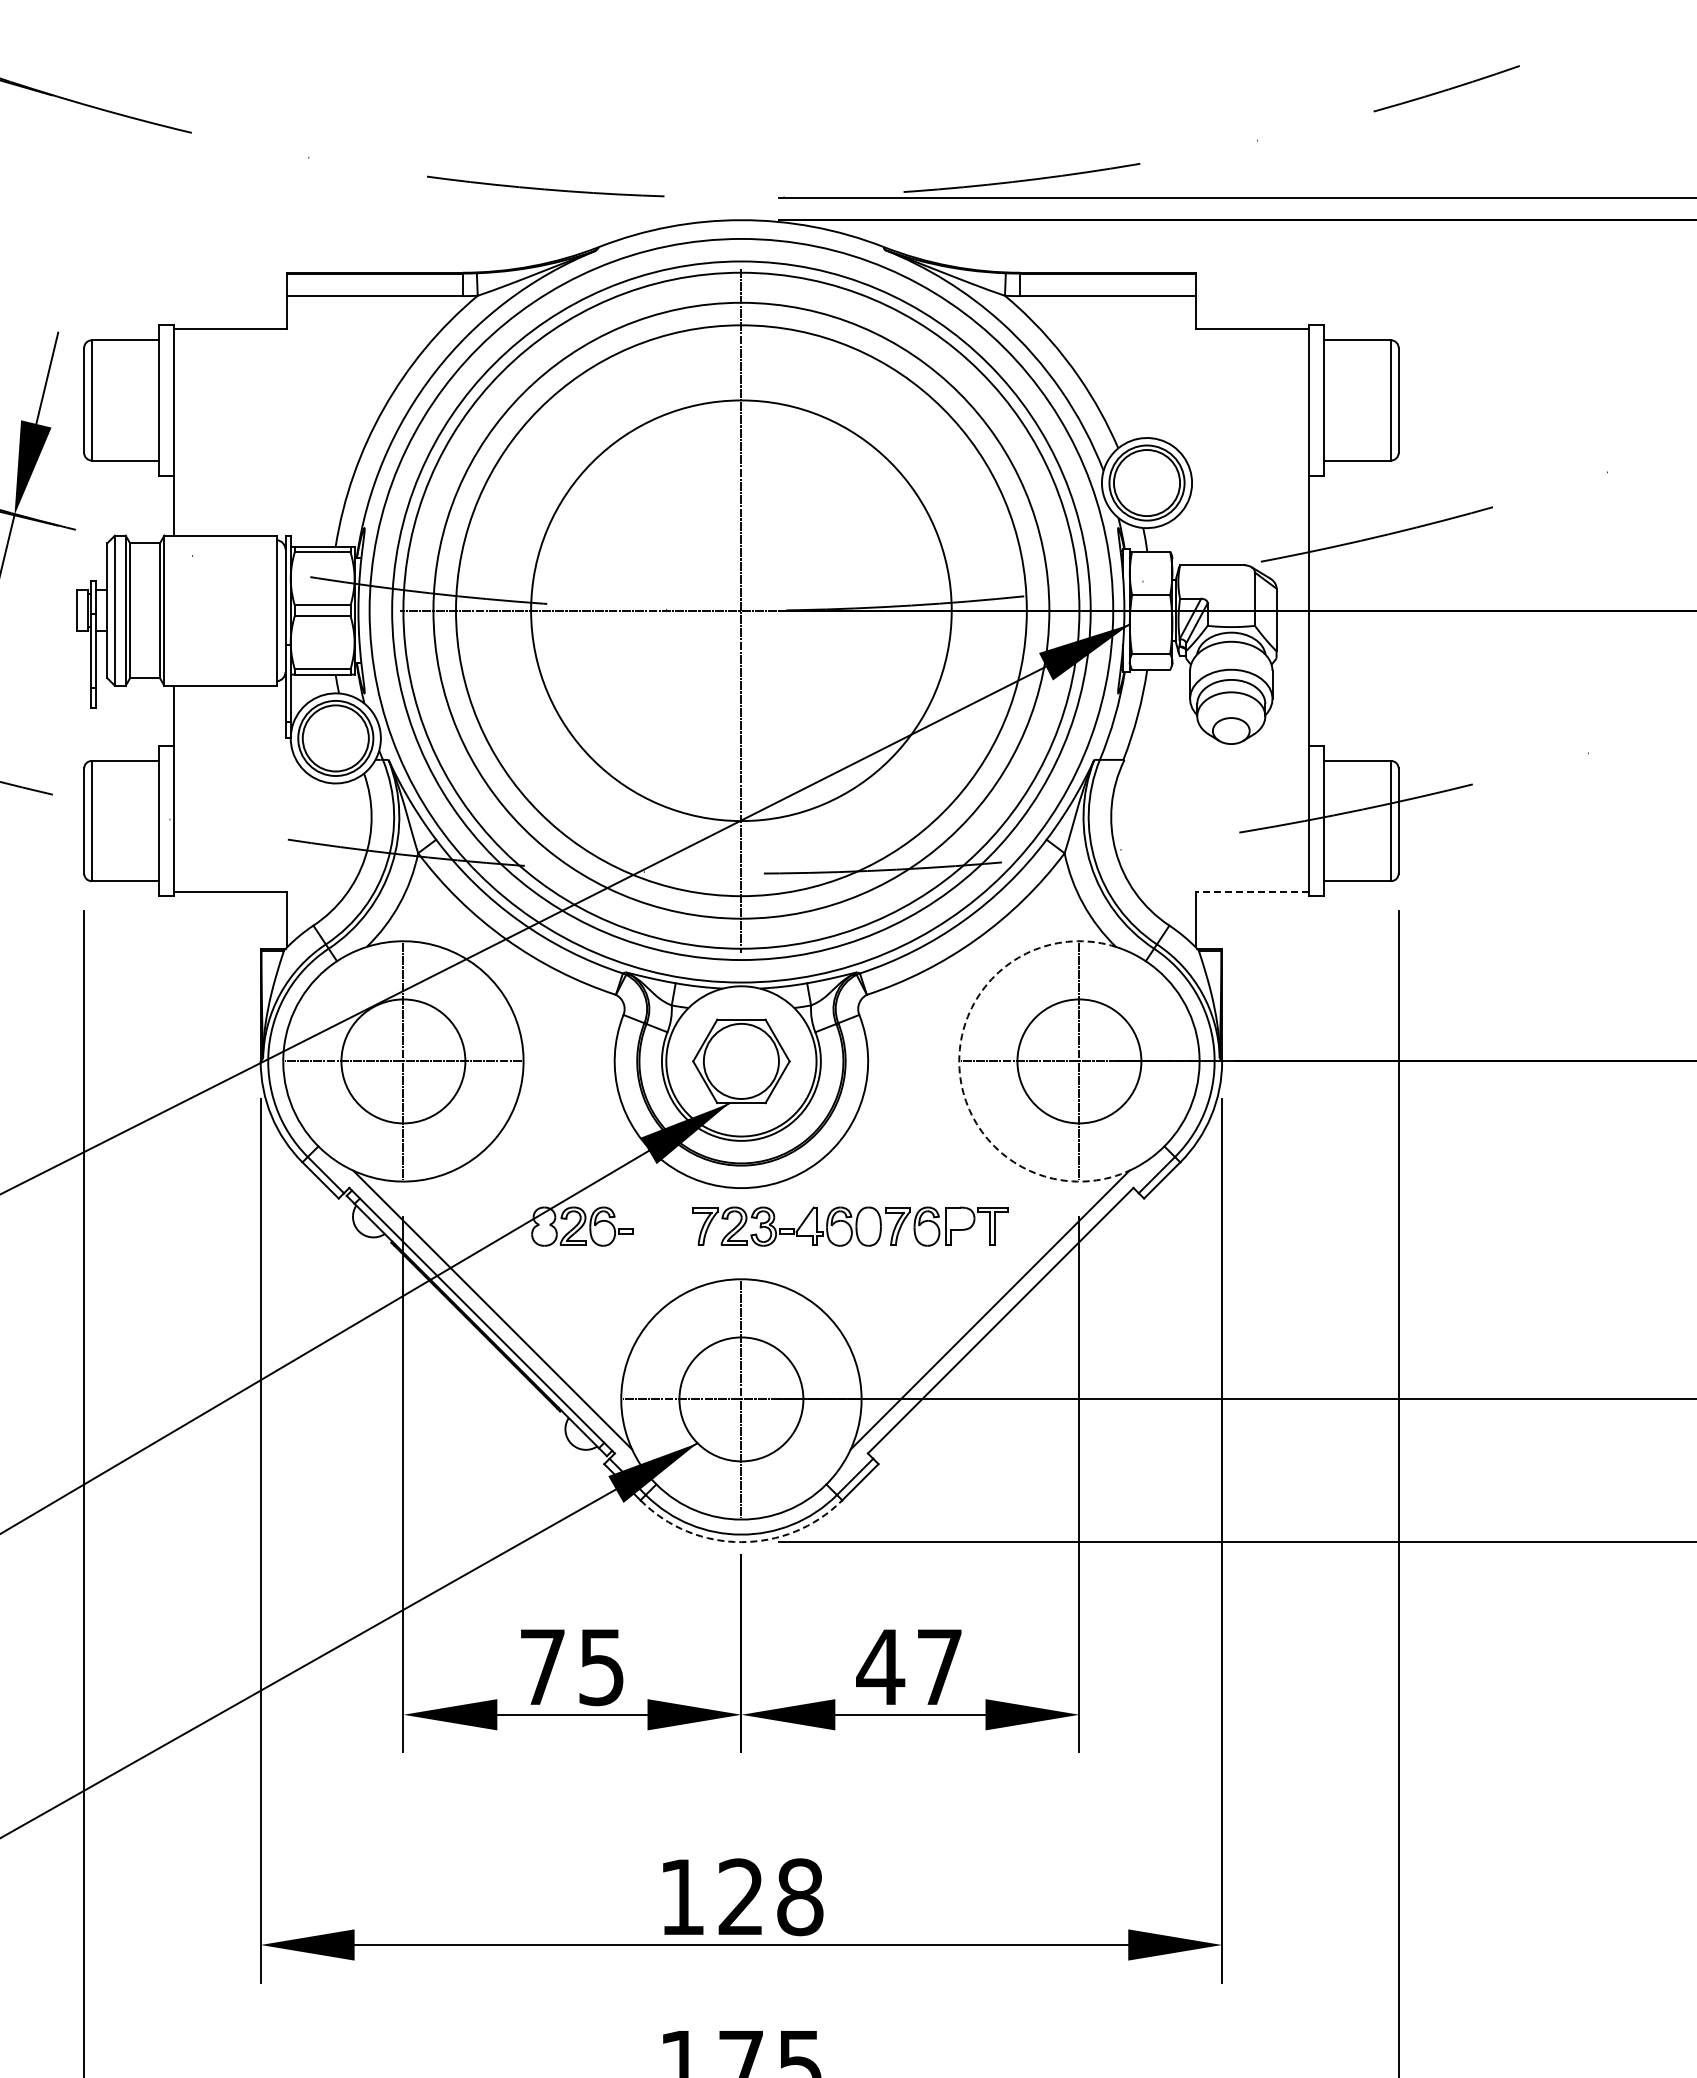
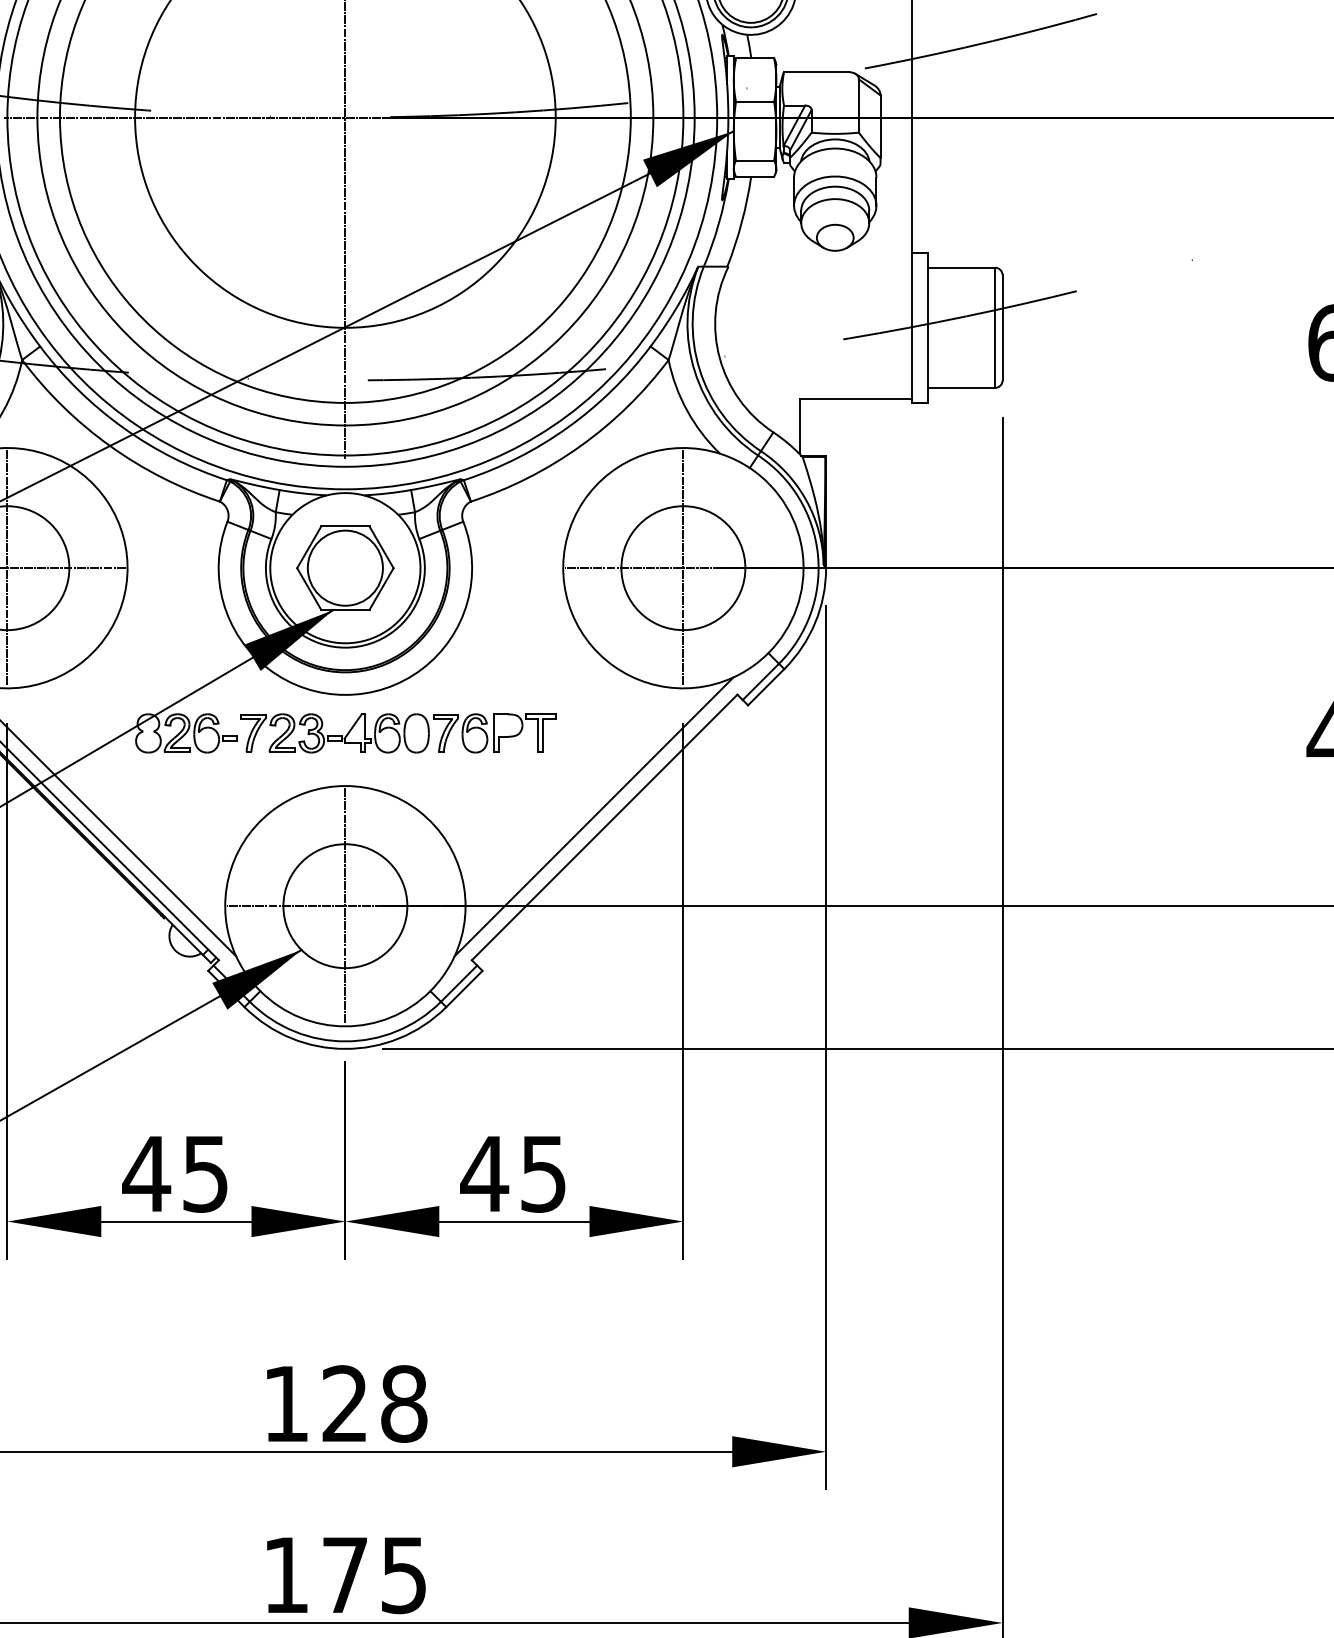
line: (1251, 892) -> (855, 399), dashed -> solid
arc: (959, 1068) -> (563, 575), dashed -> solid
part: (850, 1226) -> (398, 733), moved
arc: (741, 1542) -> (345, 1049), dashed -> solid
text: (542, 1666) -> (146, 1173), 75 -> 45
text: (939, 1667) -> (543, 1174), 47 -> 45

